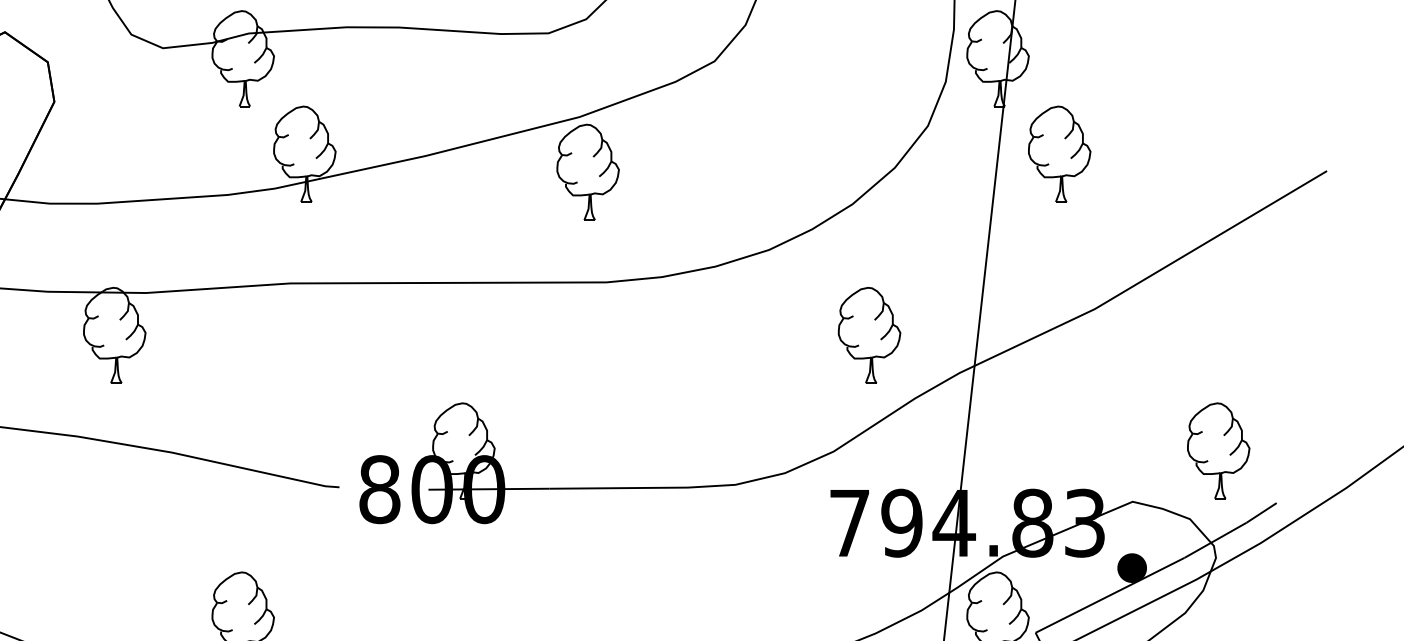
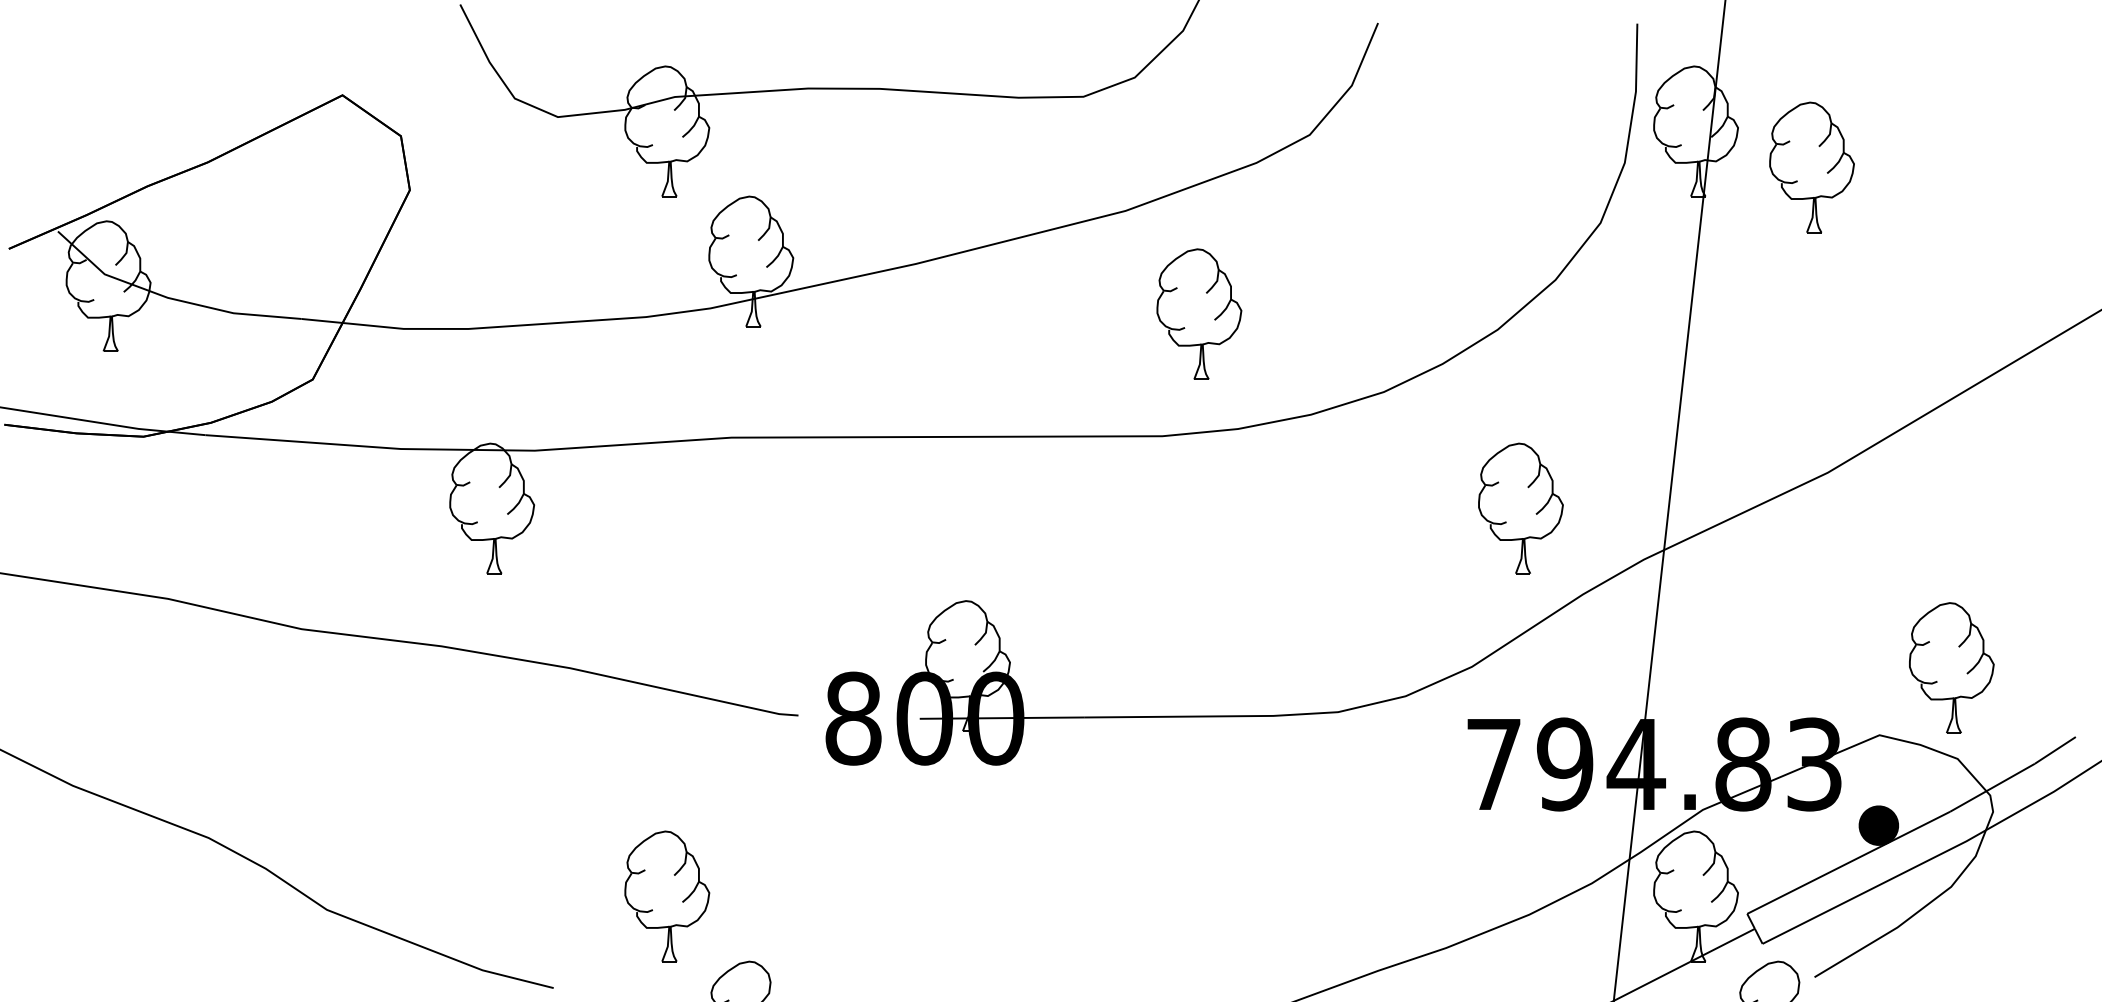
part: (1059, 154) -> (1811, 167), moved
part: (588, 171) -> (1199, 313), moved
part: (1218, 450) -> (1951, 667), moved

